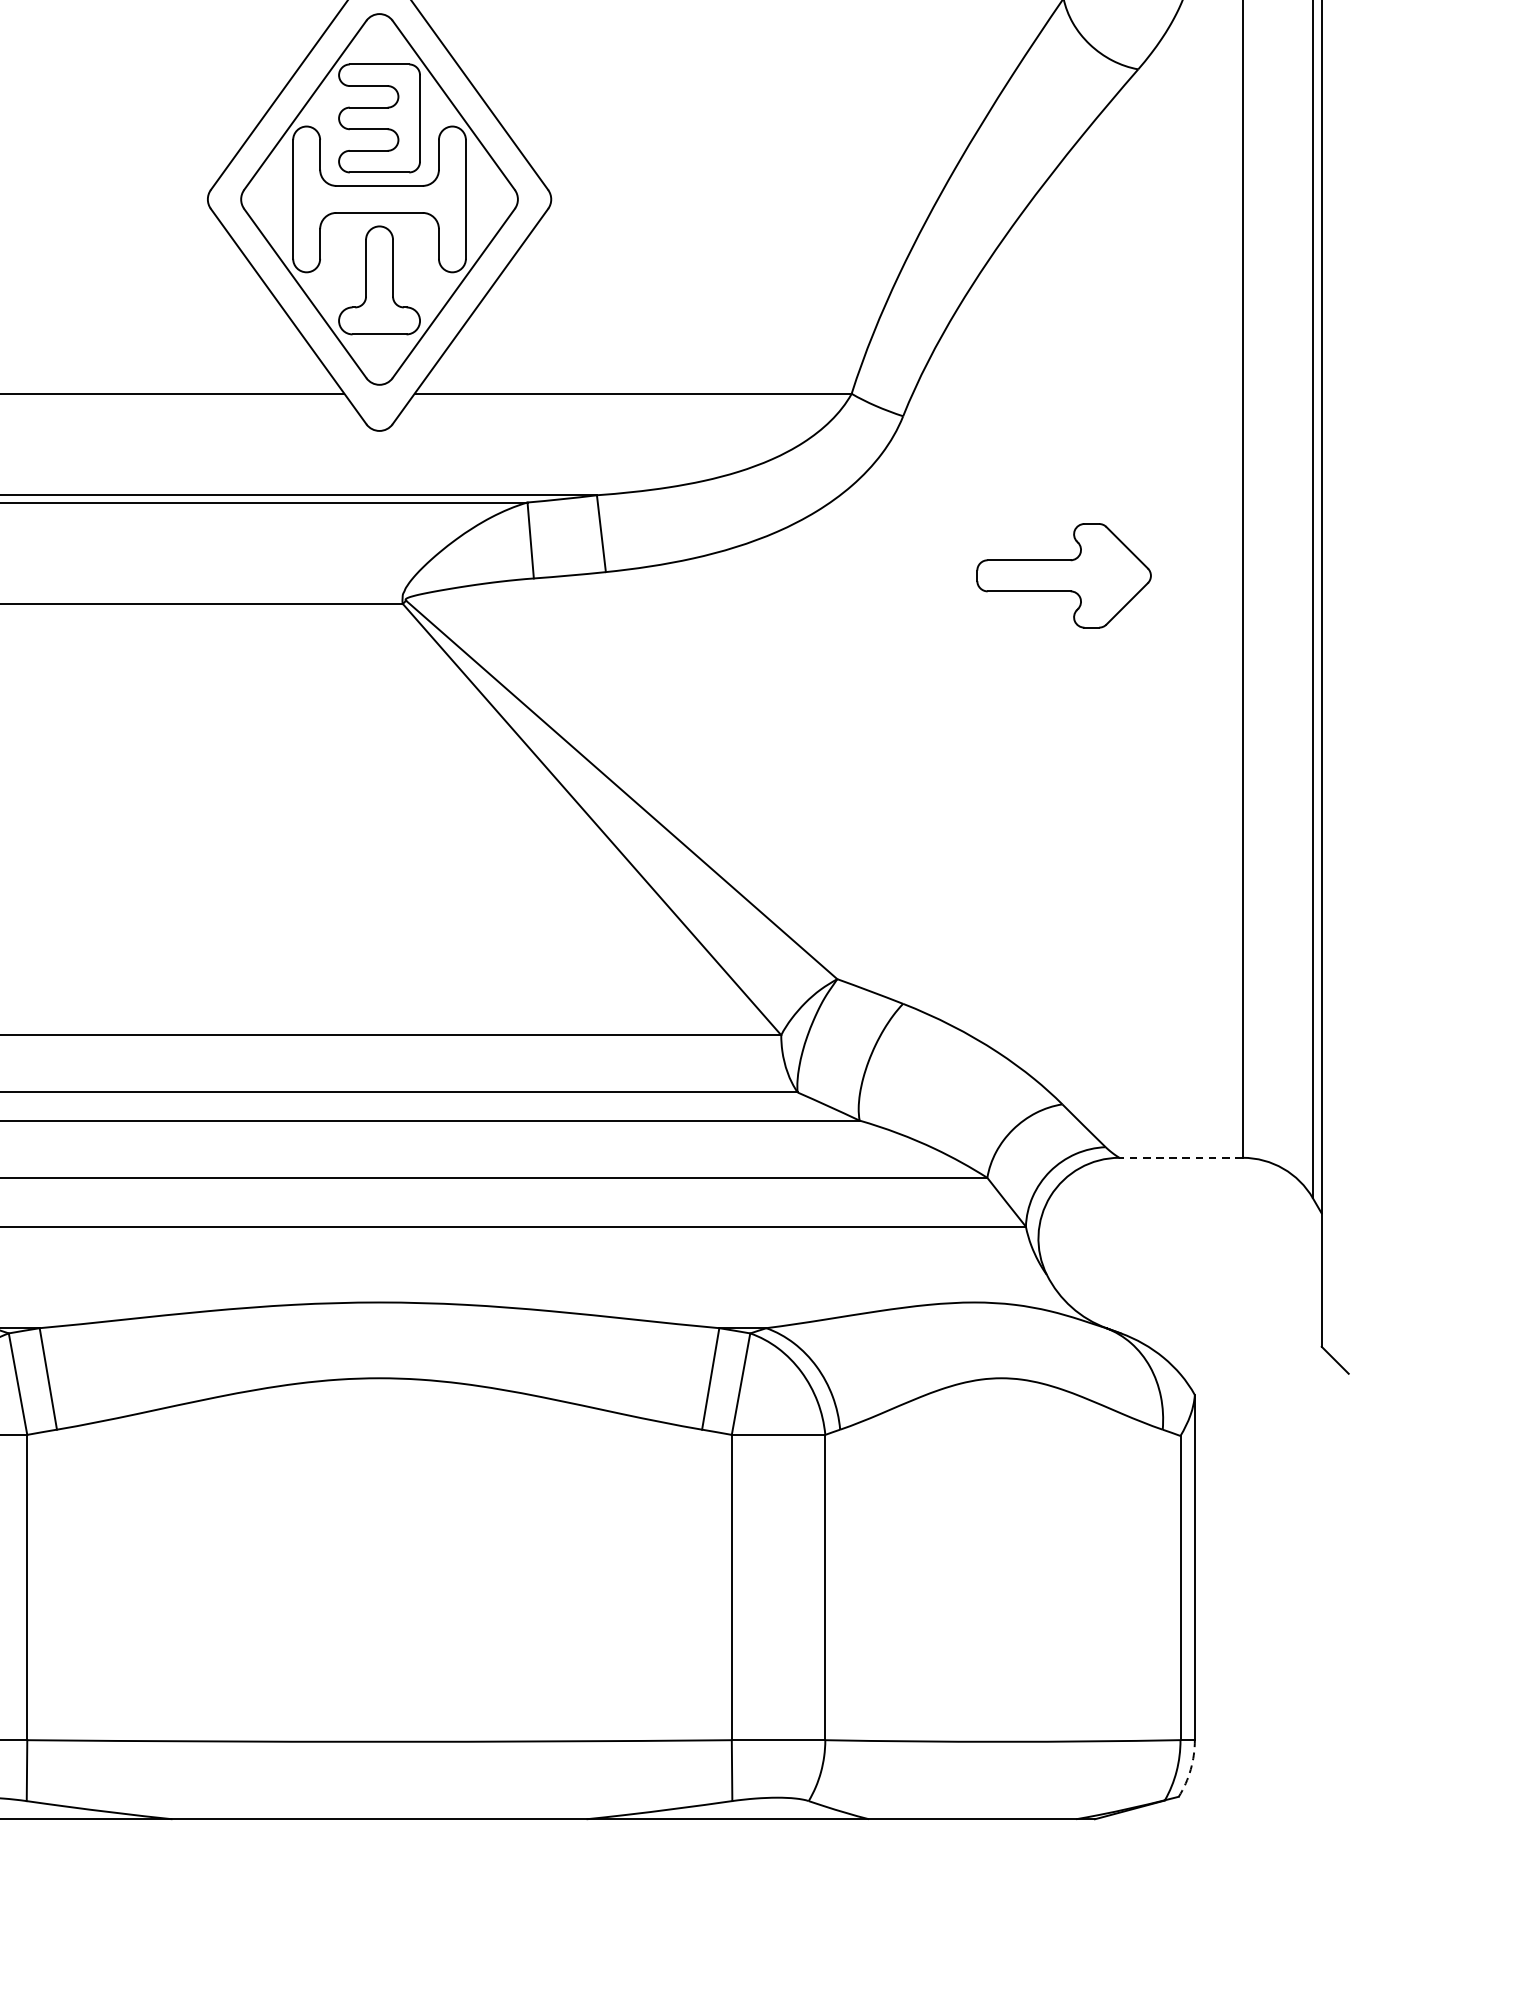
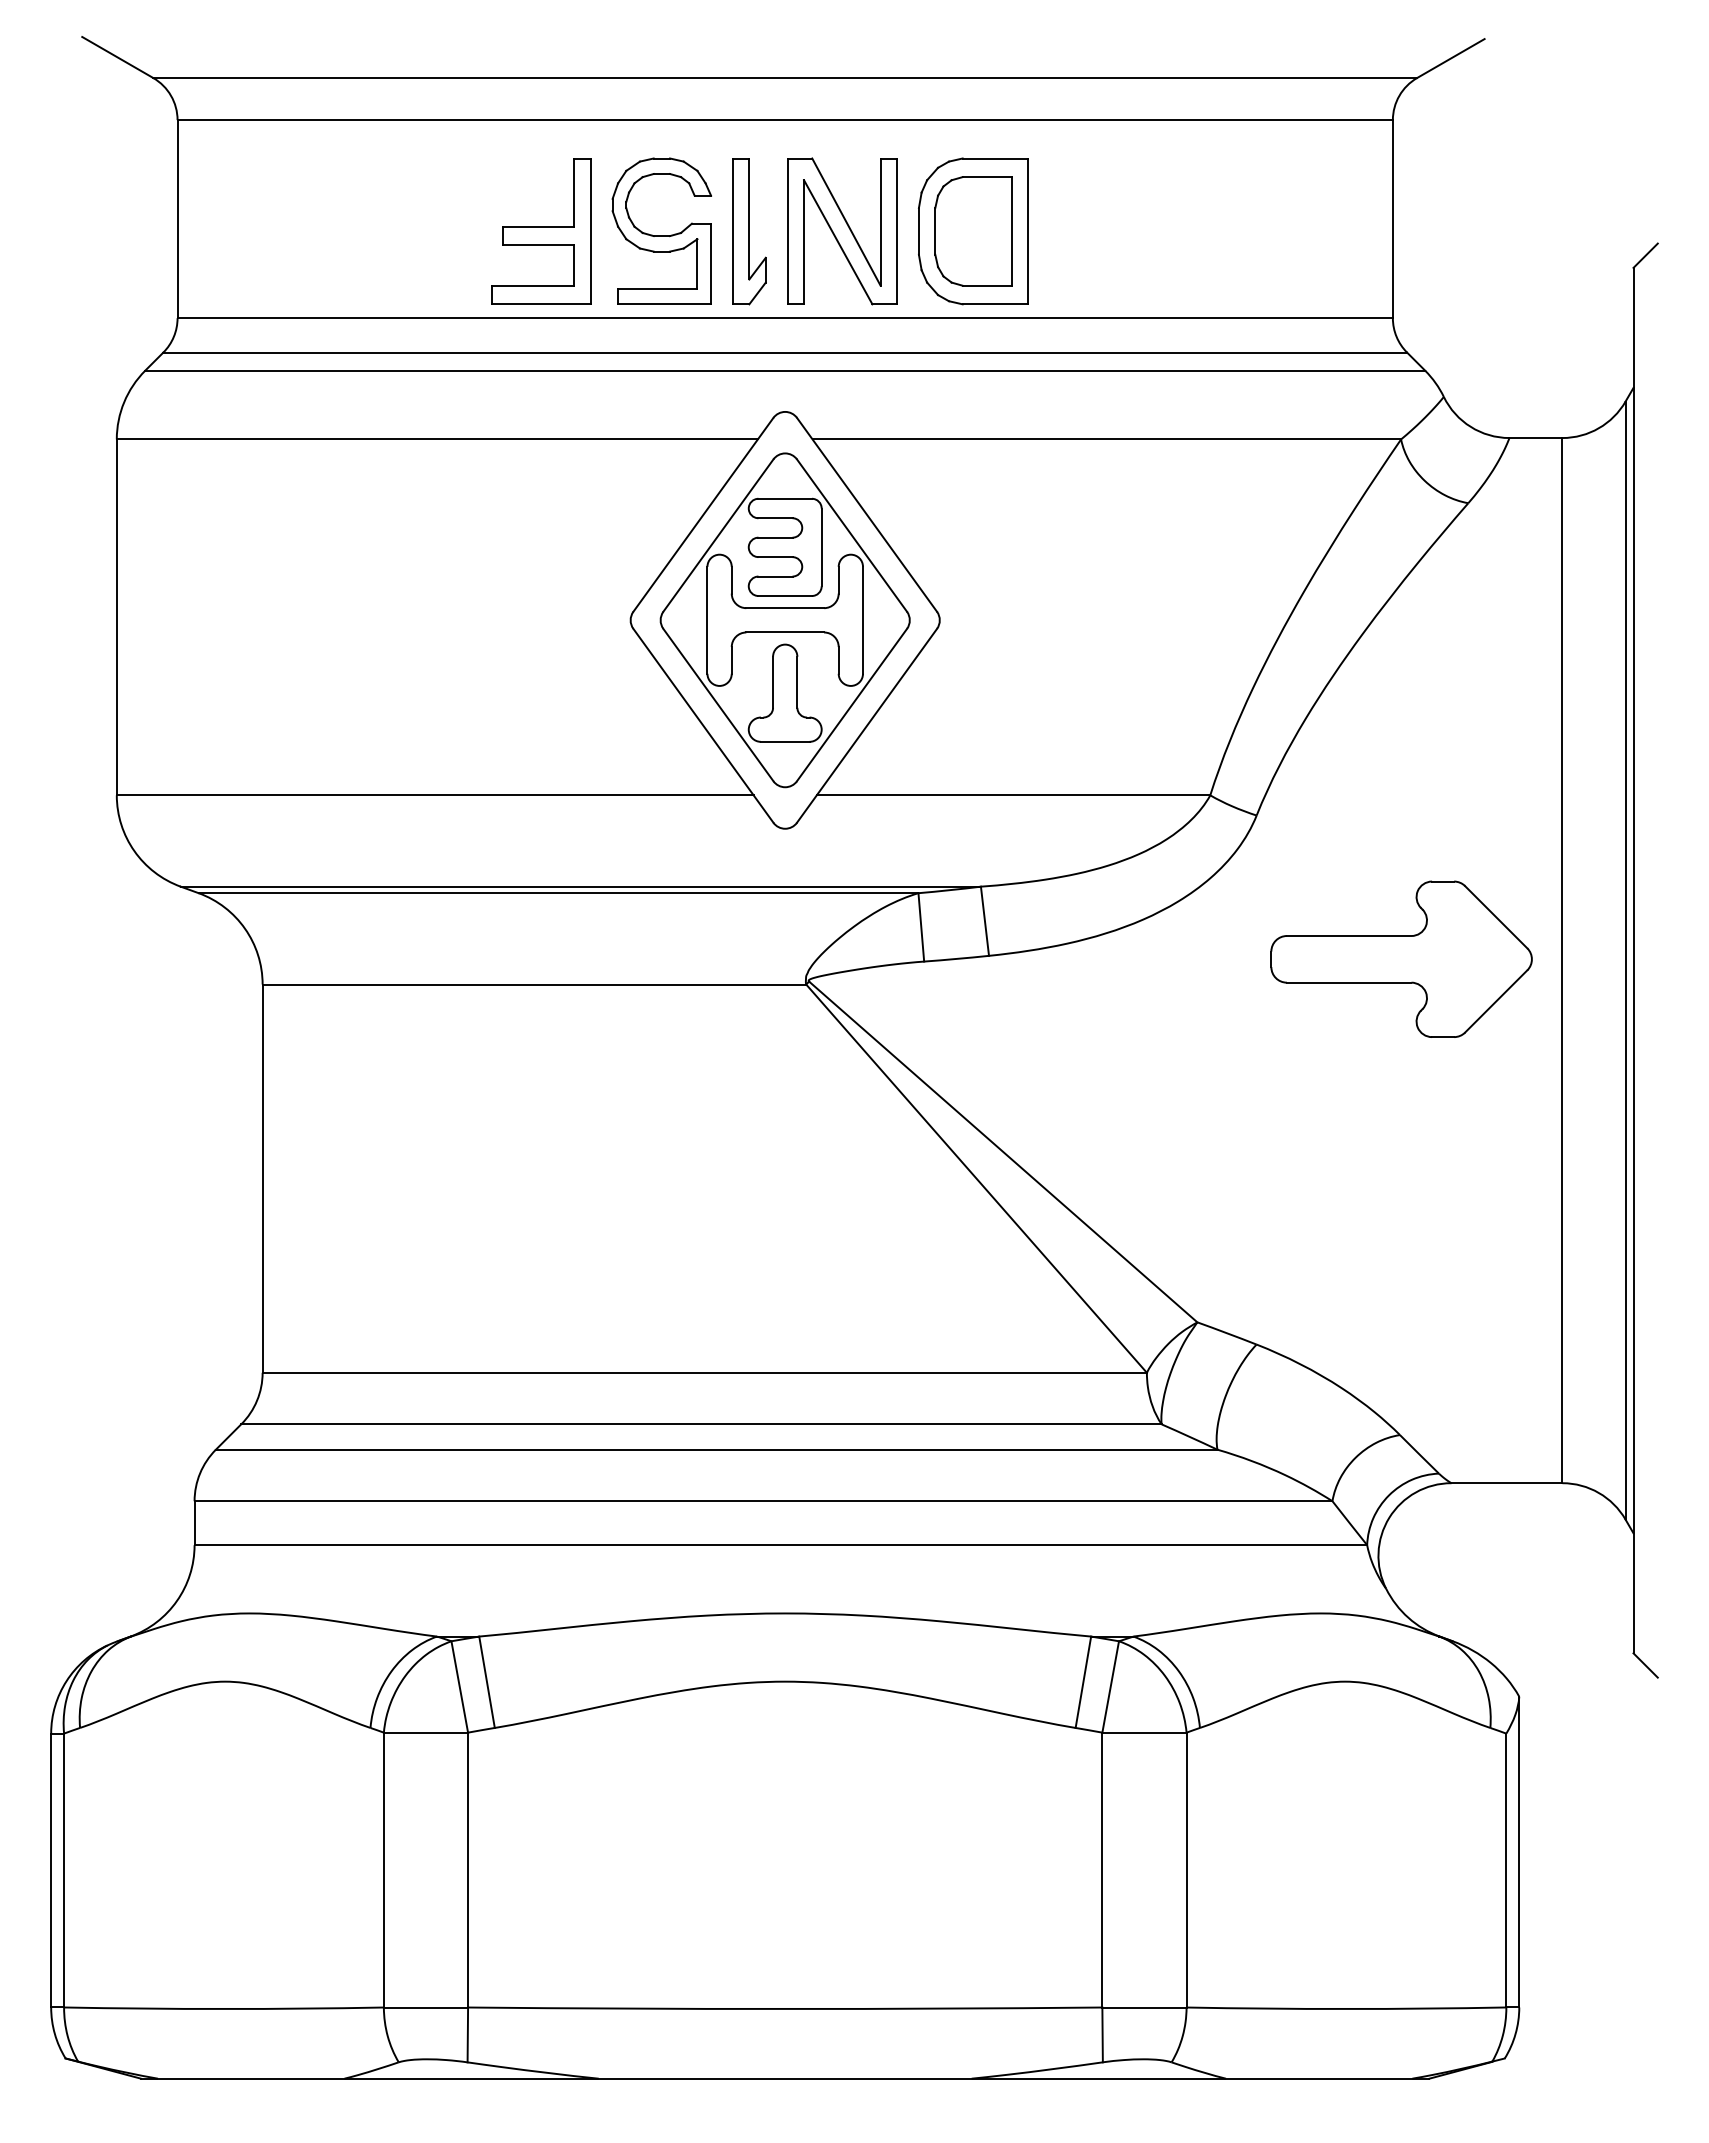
part: (1064, 575) -> (1401, 958), size x1.67
line: (1180, 1158) -> (1506, 1483), dashed -> solid
arc: (1190, 1770) -> (1515, 2034), dashed -> solid

